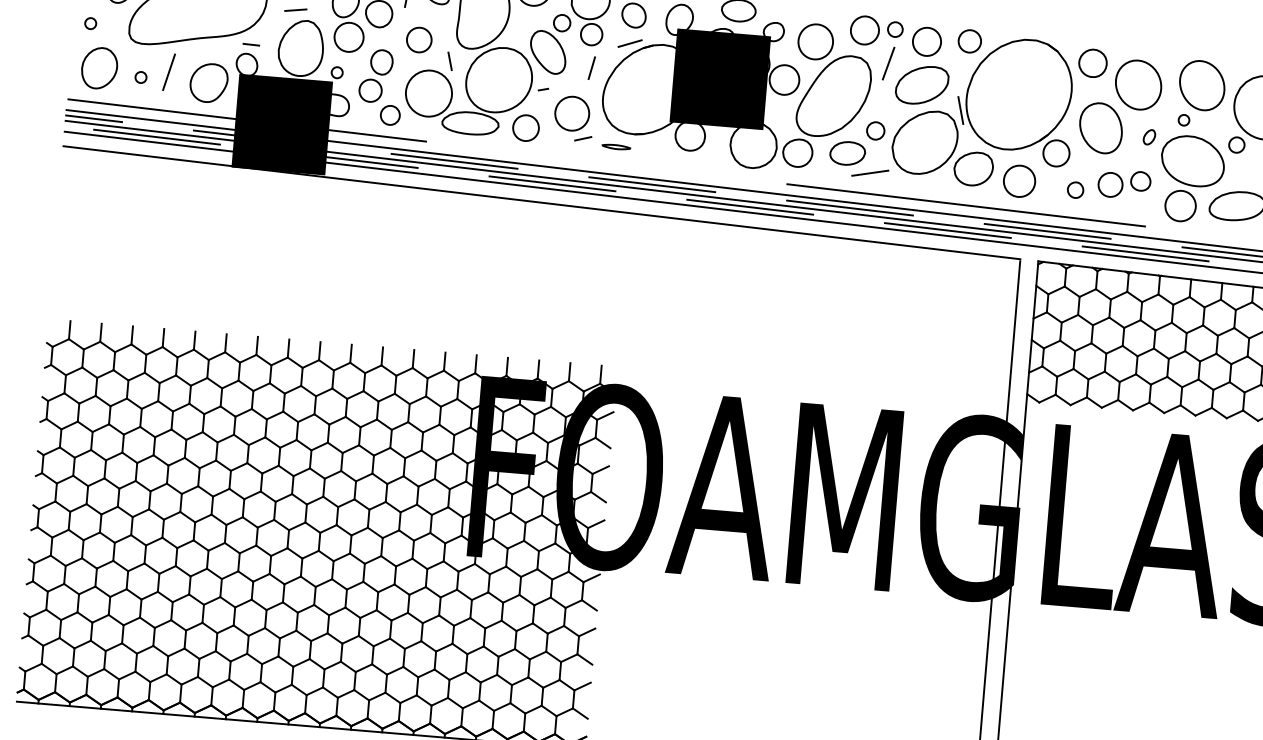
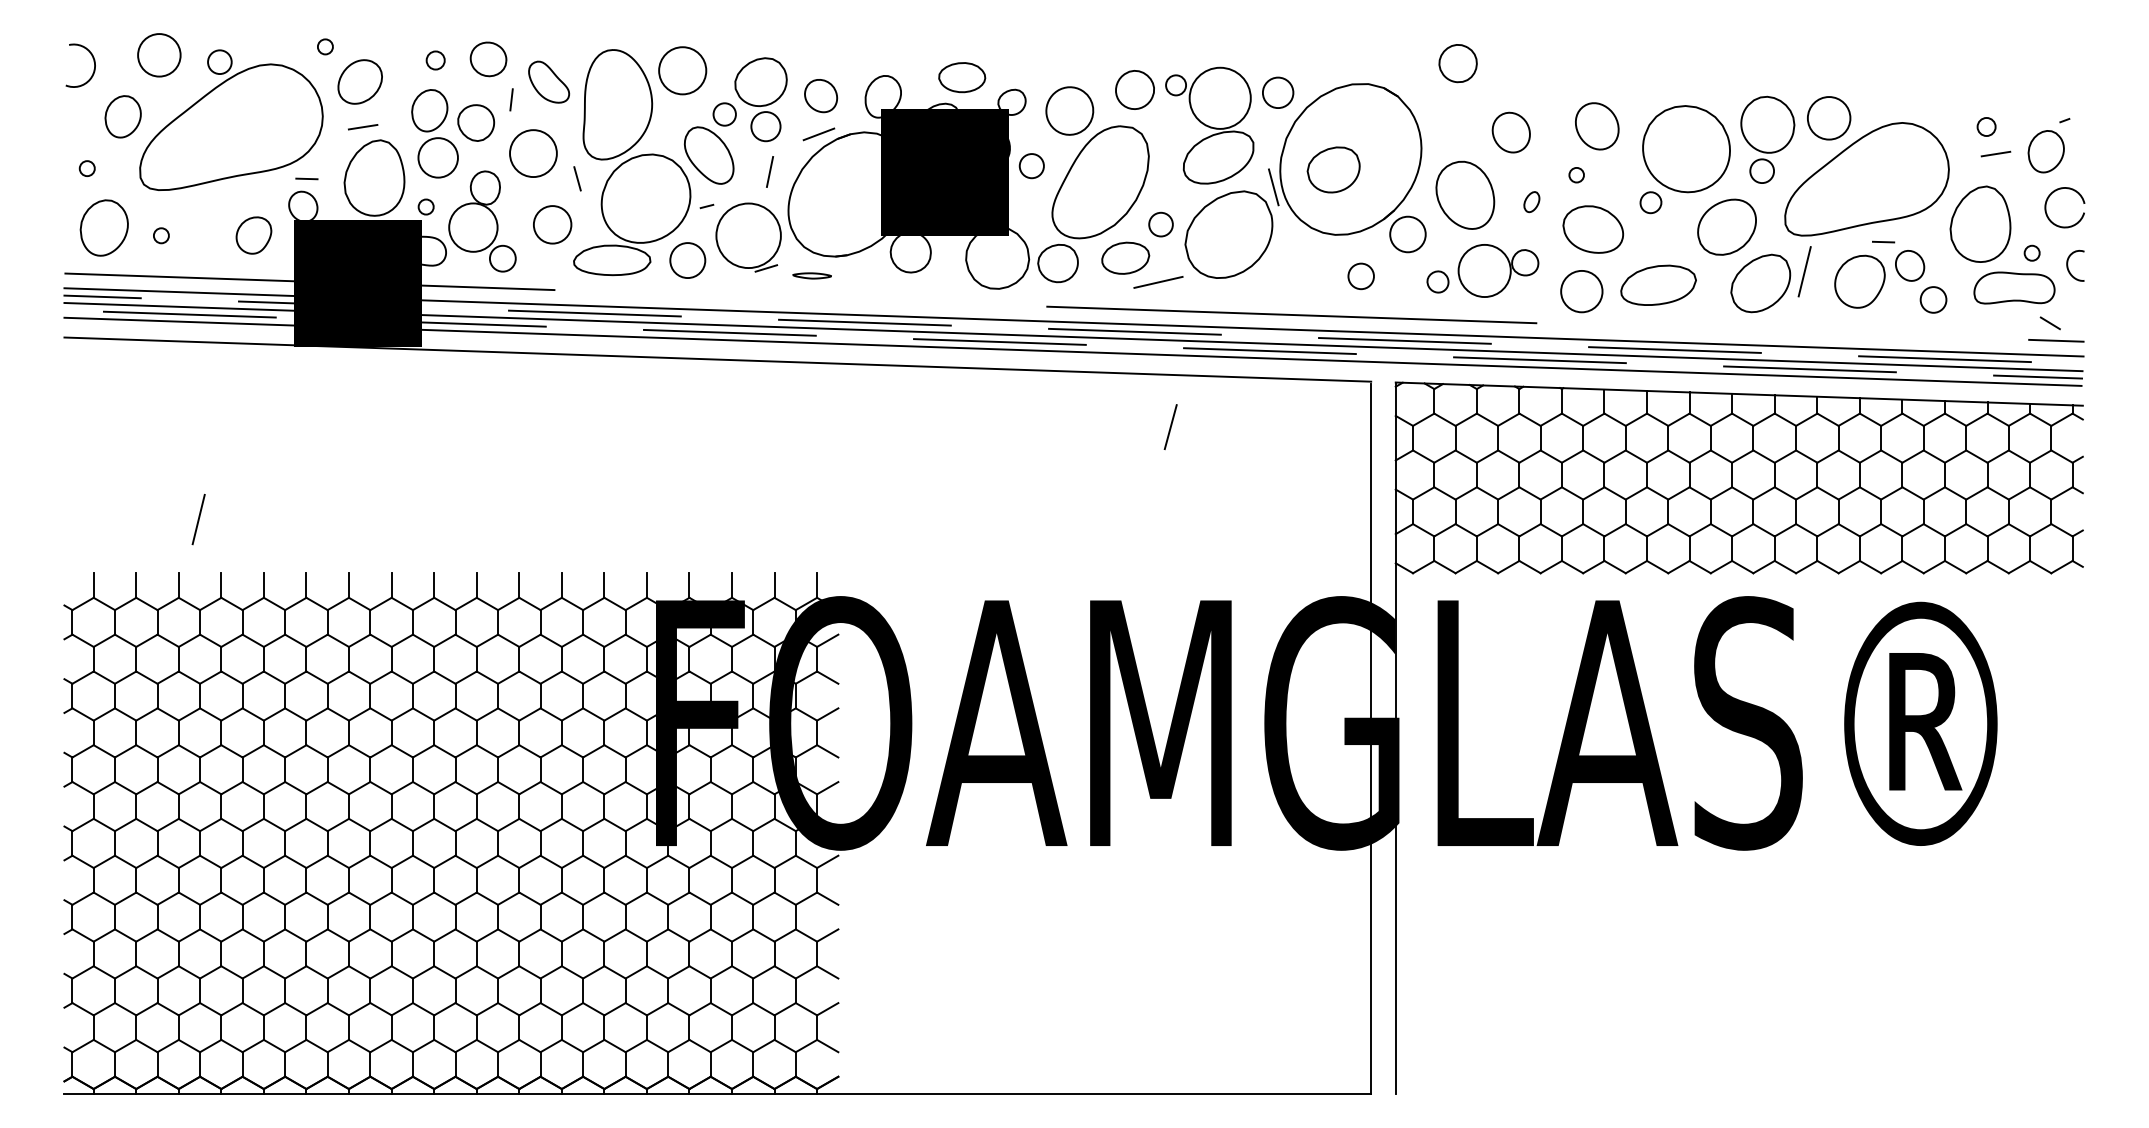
circle: (419, 40) -> (533, 153), size x1.4
circle: (927, 42) -> (1220, 98), size x1.6
line: (888, 63) -> (1170, 426), moved
part: (1092, 63) -> (1457, 63), moved
line: (168, 72) -> (198, 519), moved
circle: (784, 80) -> (1031, 166), size x0.6
part: (208, 82) -> (253, 235), size x0.7
part: (1138, 84) -> (1511, 132), size x0.6
part: (1201, 85) -> (1596, 126), size x0.7
circle: (370, 90) -> (473, 227), size x1.6
circle: (428, 93) -> (552, 224), size x0.6
circle: (572, 113) -> (748, 235), size x1.4
part: (1192, 161) -> (1592, 229), size x0.7
part: (973, 168) -> (1333, 169), moved
circle: (1019, 181) -> (1360, 276), size x0.6
circle: (1110, 184) -> (1484, 270), size x1.6

